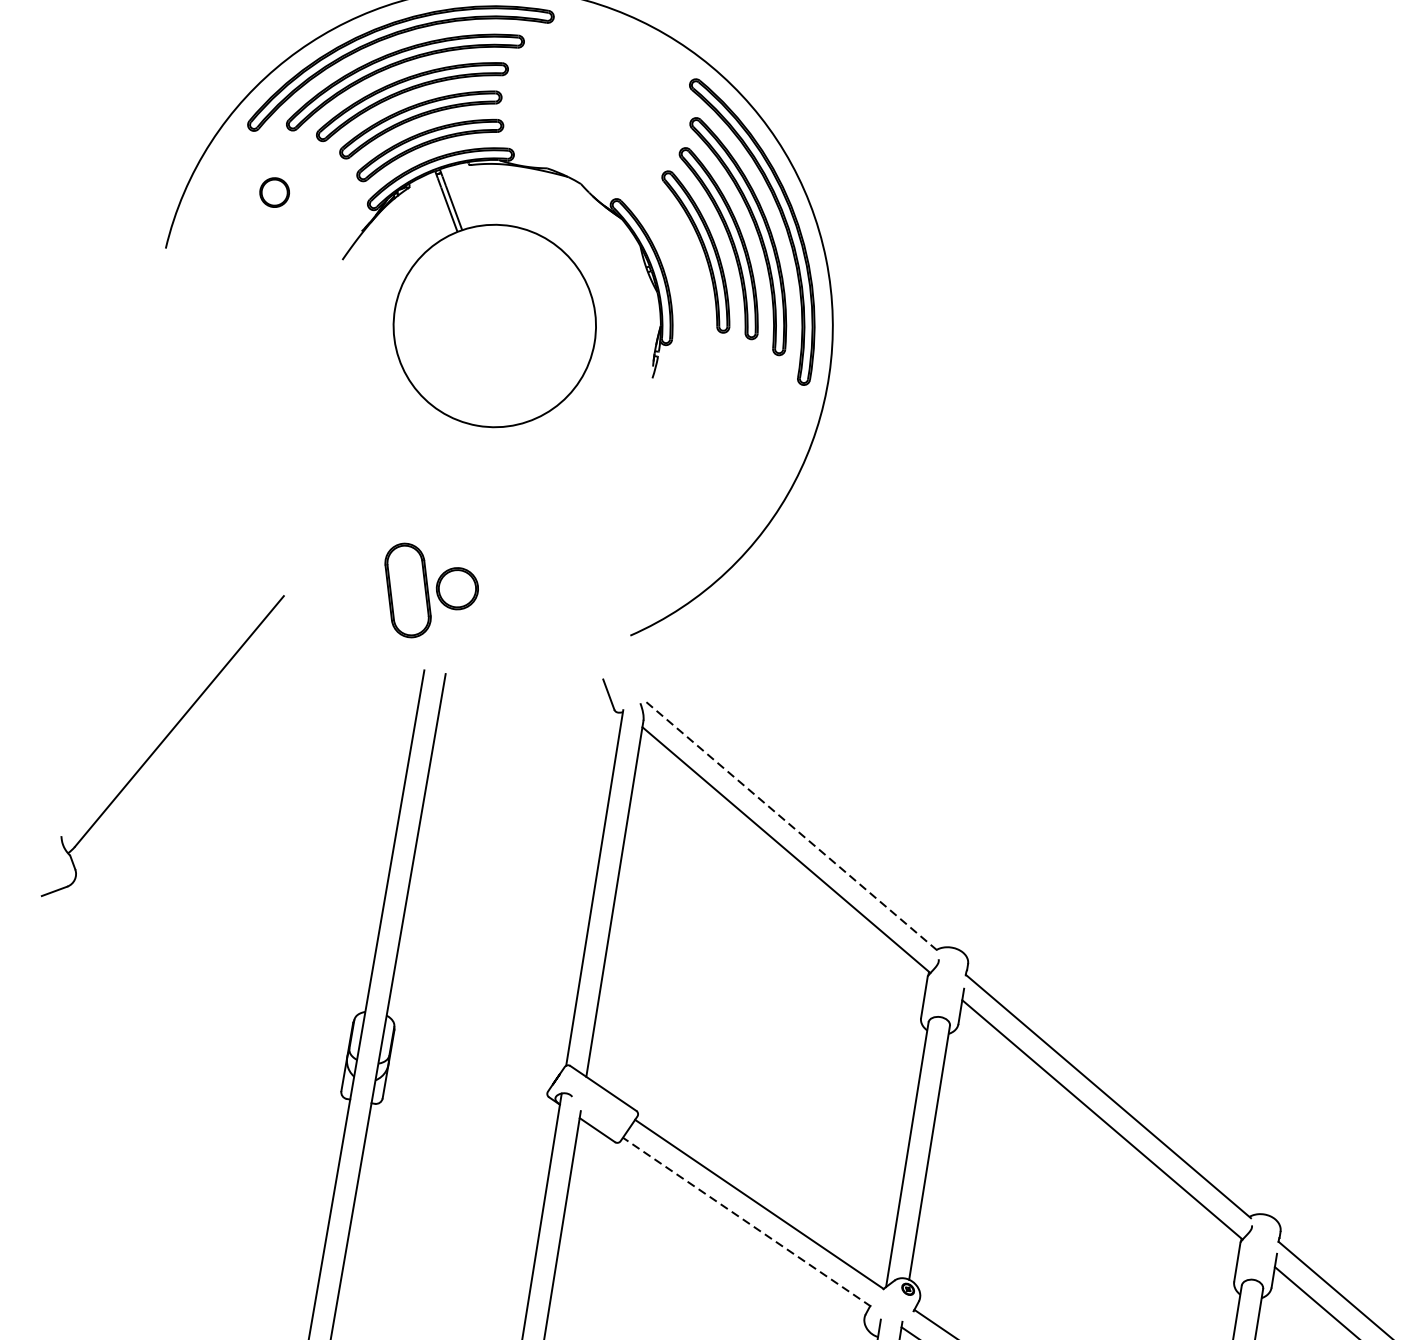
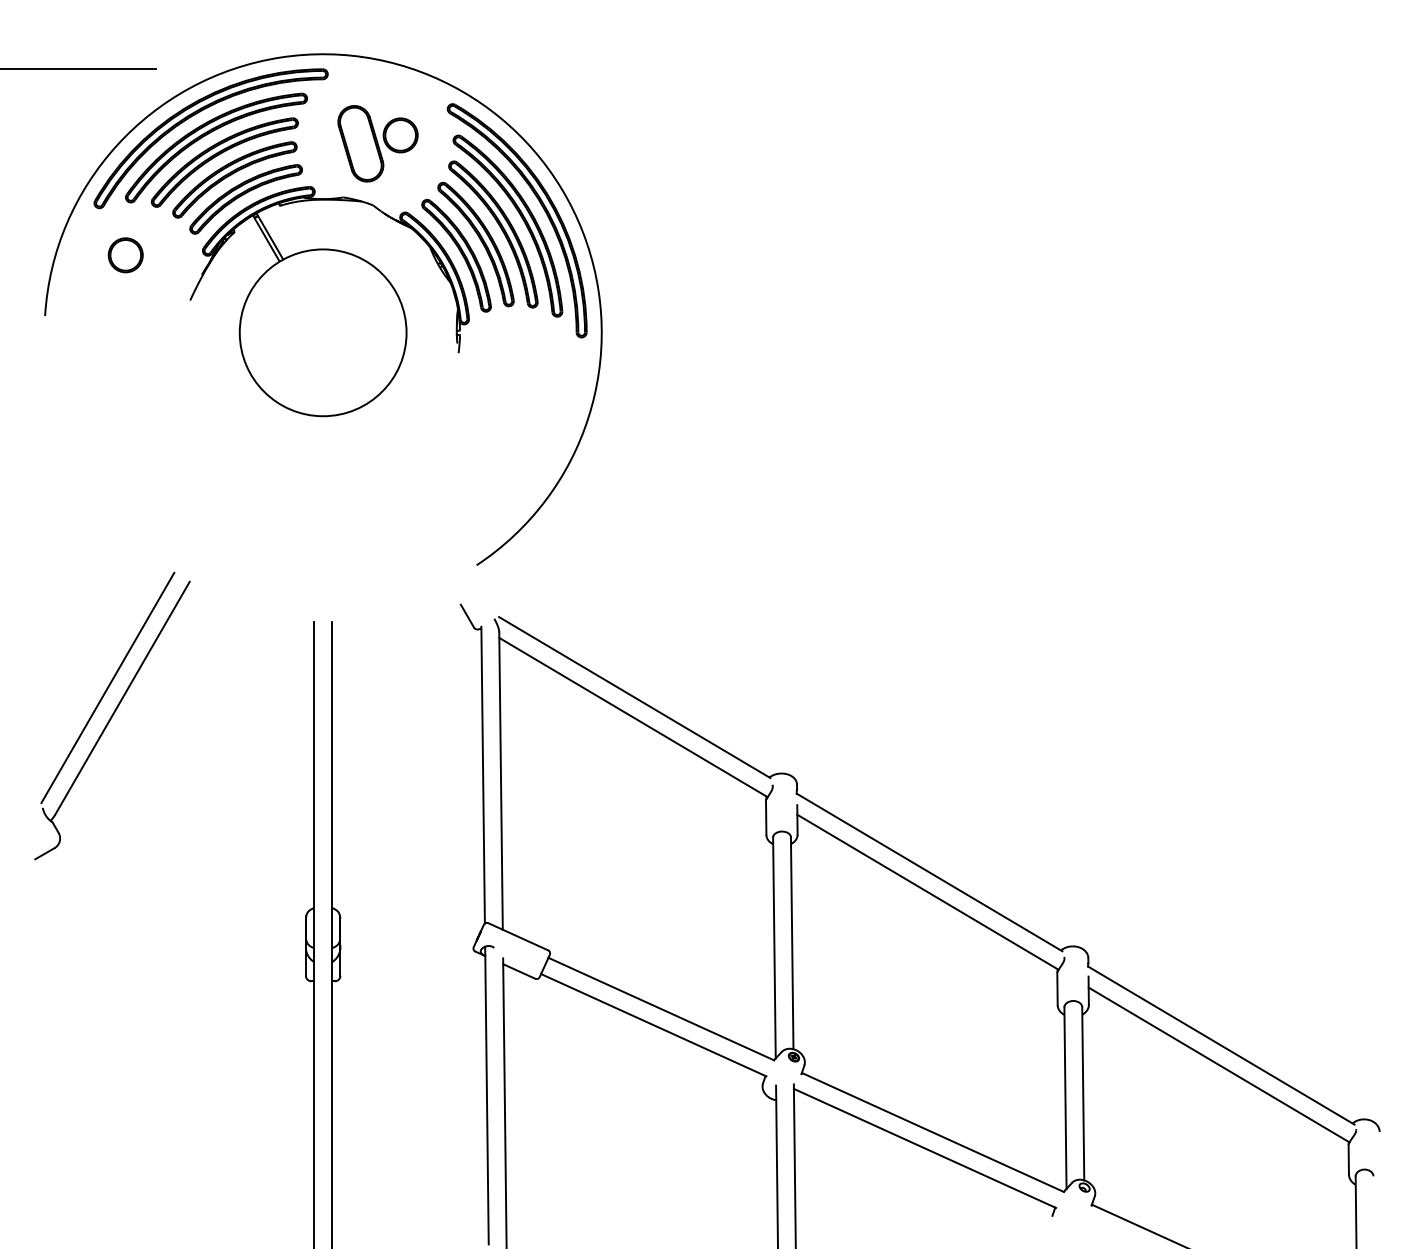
part: (274, 192) -> (125, 255), size x1.43
part: (670, 261) -> (456, 255), added
part: (428, 593) -> (377, 143), moved
line: (163, 705) -> (107, 687), added
line: (791, 826) -> (634, 697), dashed -> solid
line: (746, 1222) -> (653, 1025), dashed -> solid

